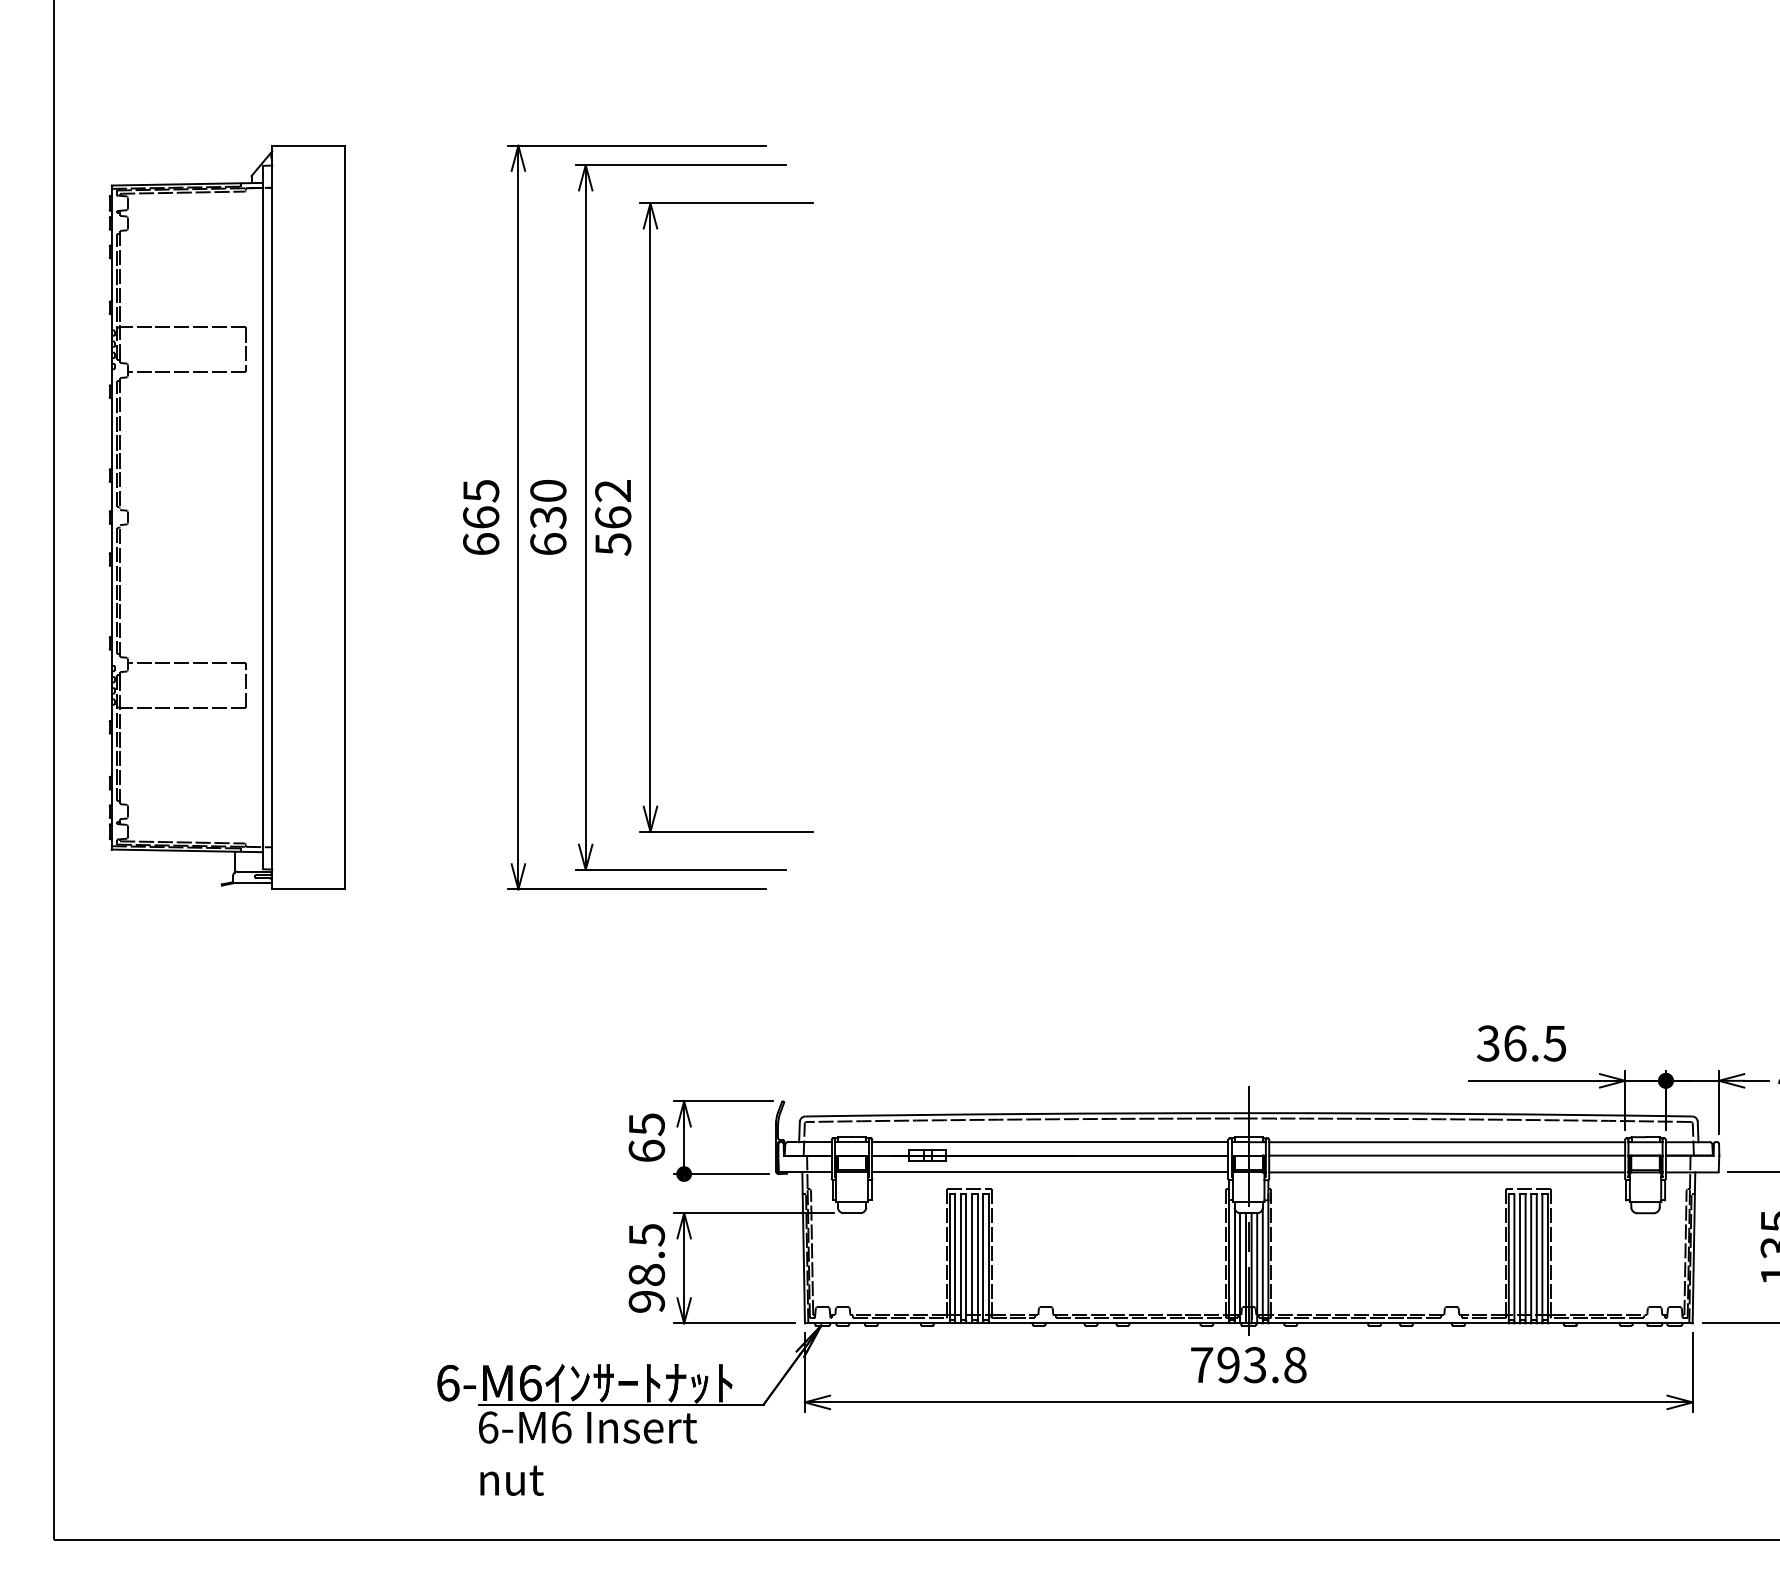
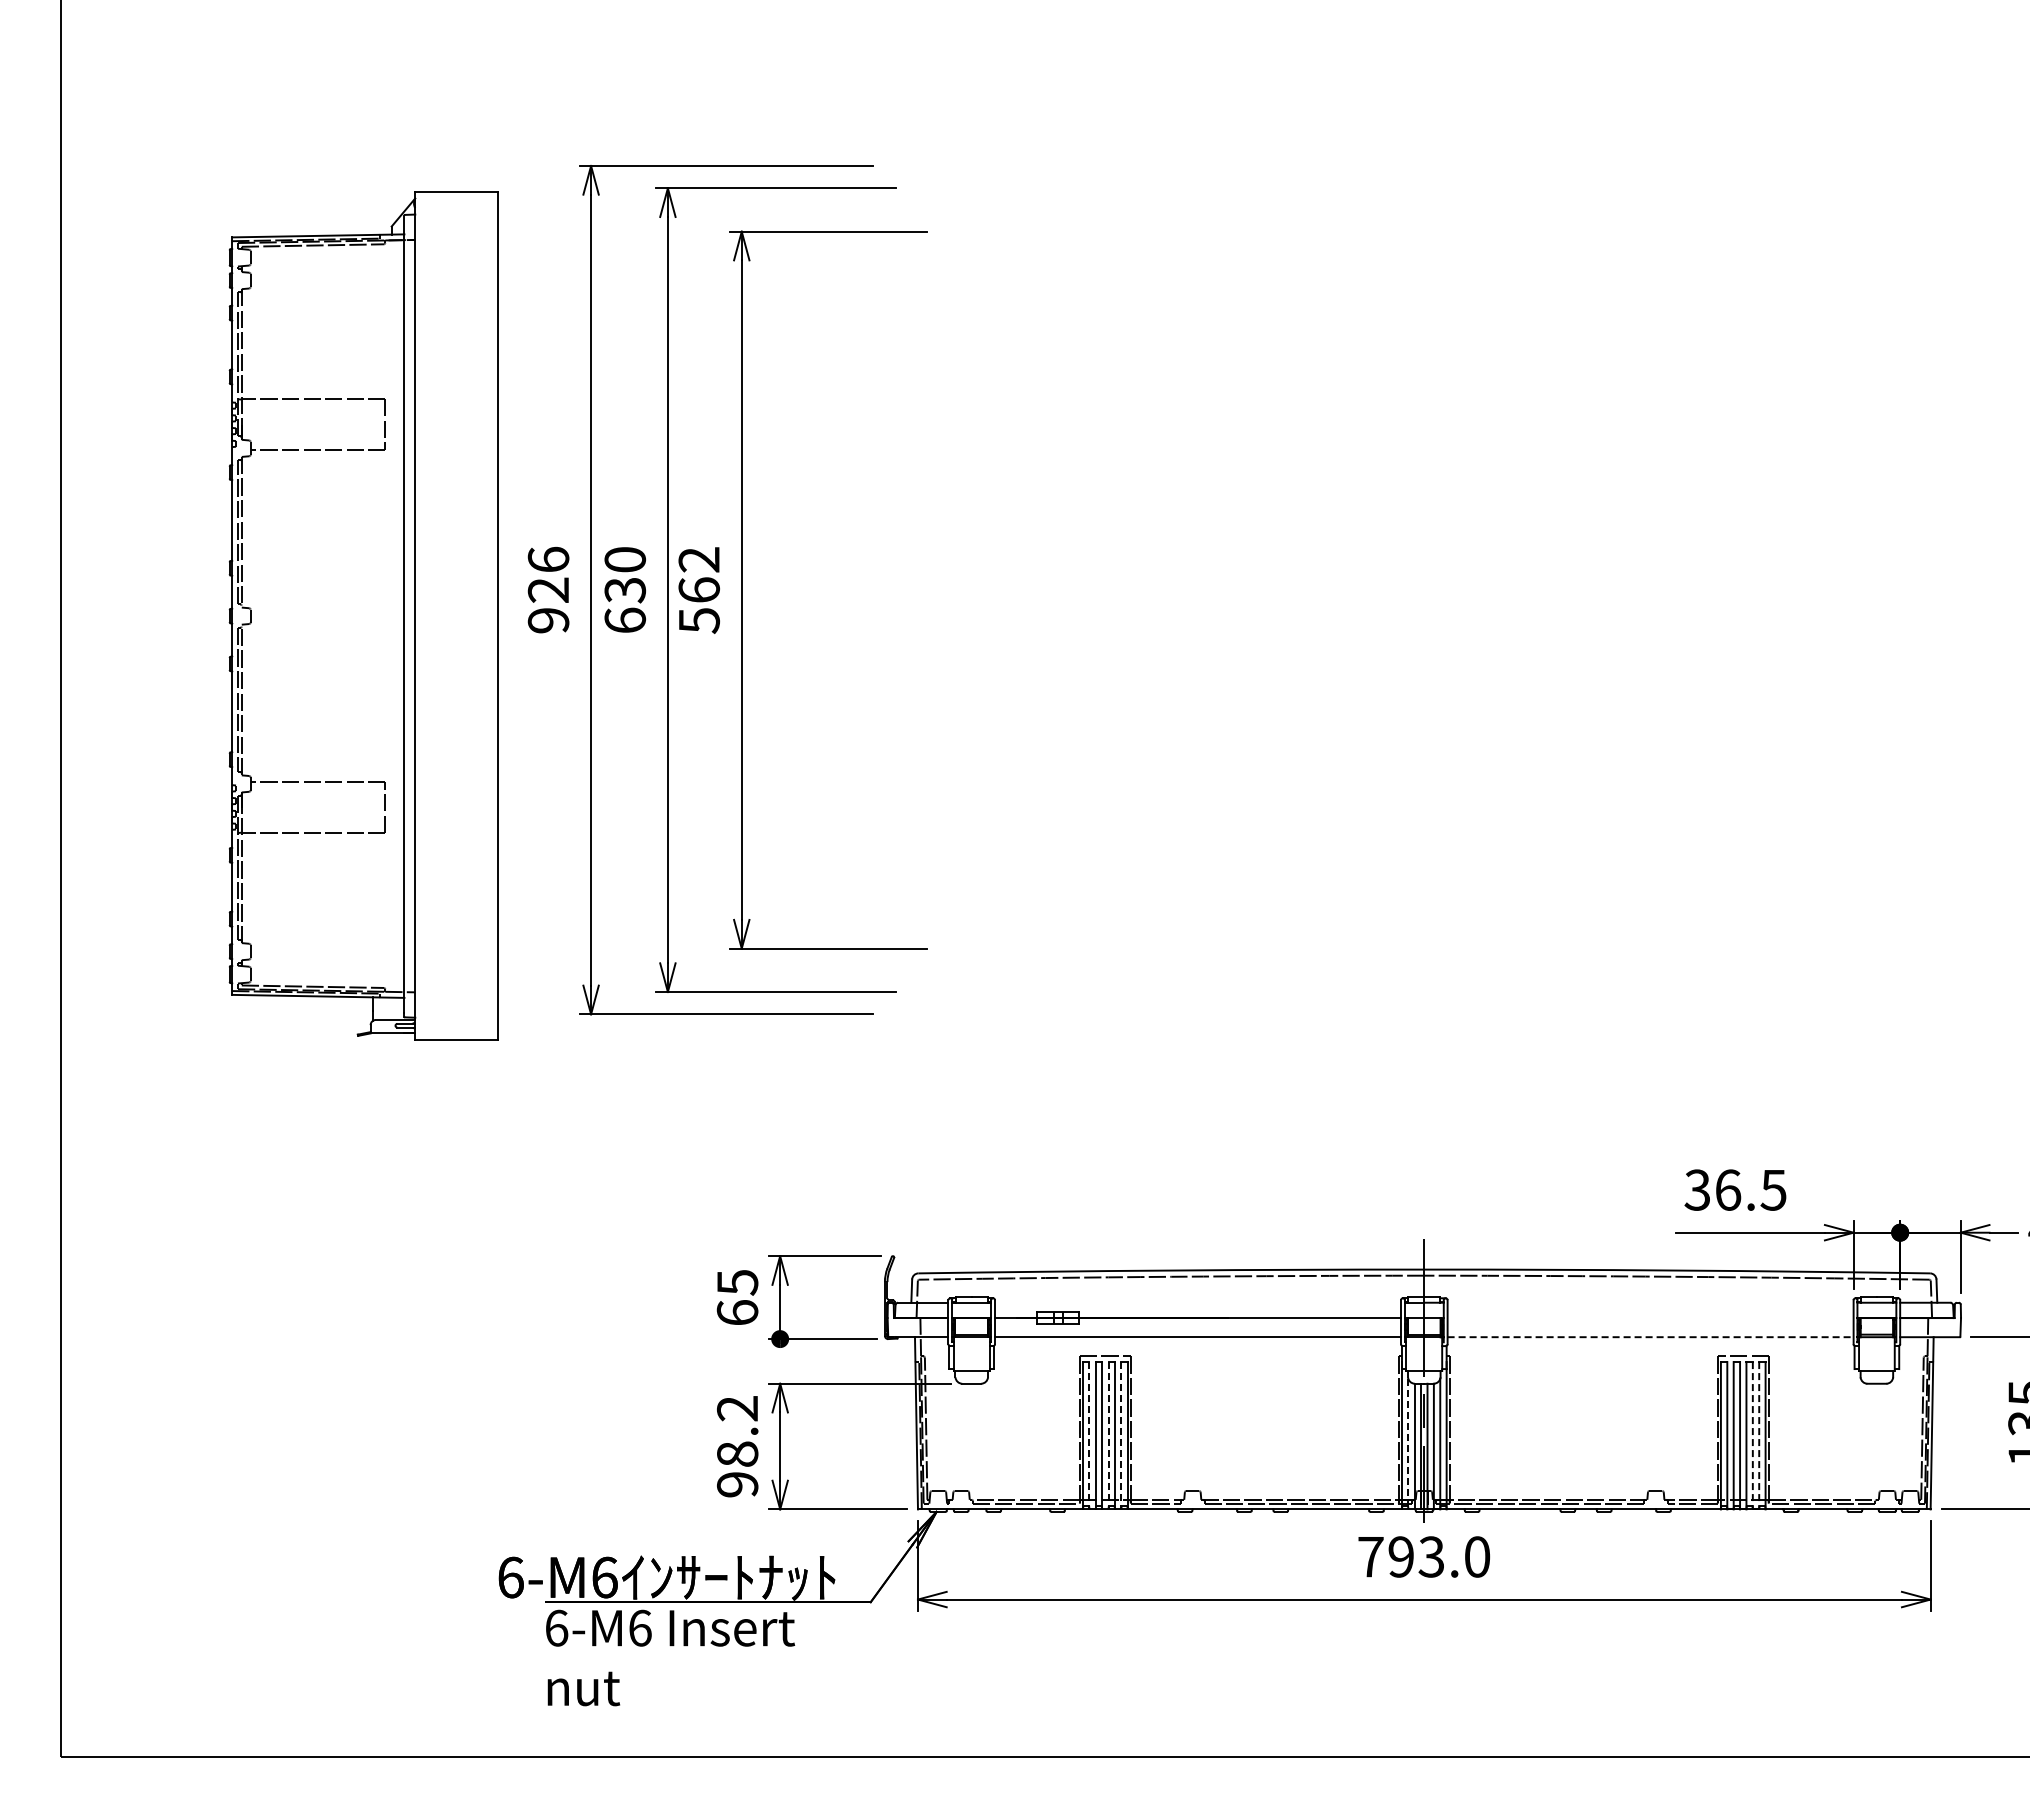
part: (226, 516) -> (363, 615), moved
text: (481, 516) -> (548, 589), 665 -> 926
line: (1050, 1142) -> (1198, 1302), removed
line: (1447, 1142) -> (1650, 1302), removed
line: (1447, 1156) -> (1650, 1318), removed
line: (1447, 1172) -> (1651, 1337), solid -> dashed
text: (646, 1234) -> (737, 1408), 98.5 -> 98.2
line: (955, 1258) -> (1089, 1435), solid -> dashed
line: (971, 1258) -> (1108, 1435), solid -> dashed
line: (983, 1258) -> (1121, 1435), solid -> dashed
line: (1536, 1258) -> (1752, 1435), solid -> dashed
line: (1542, 1258) -> (1759, 1435), solid -> dashed
line: (1234, 1266) -> (1408, 1444), solid -> dashed
text: (1295, 1364) -> (1477, 1556), 793.8 -> 793.0

